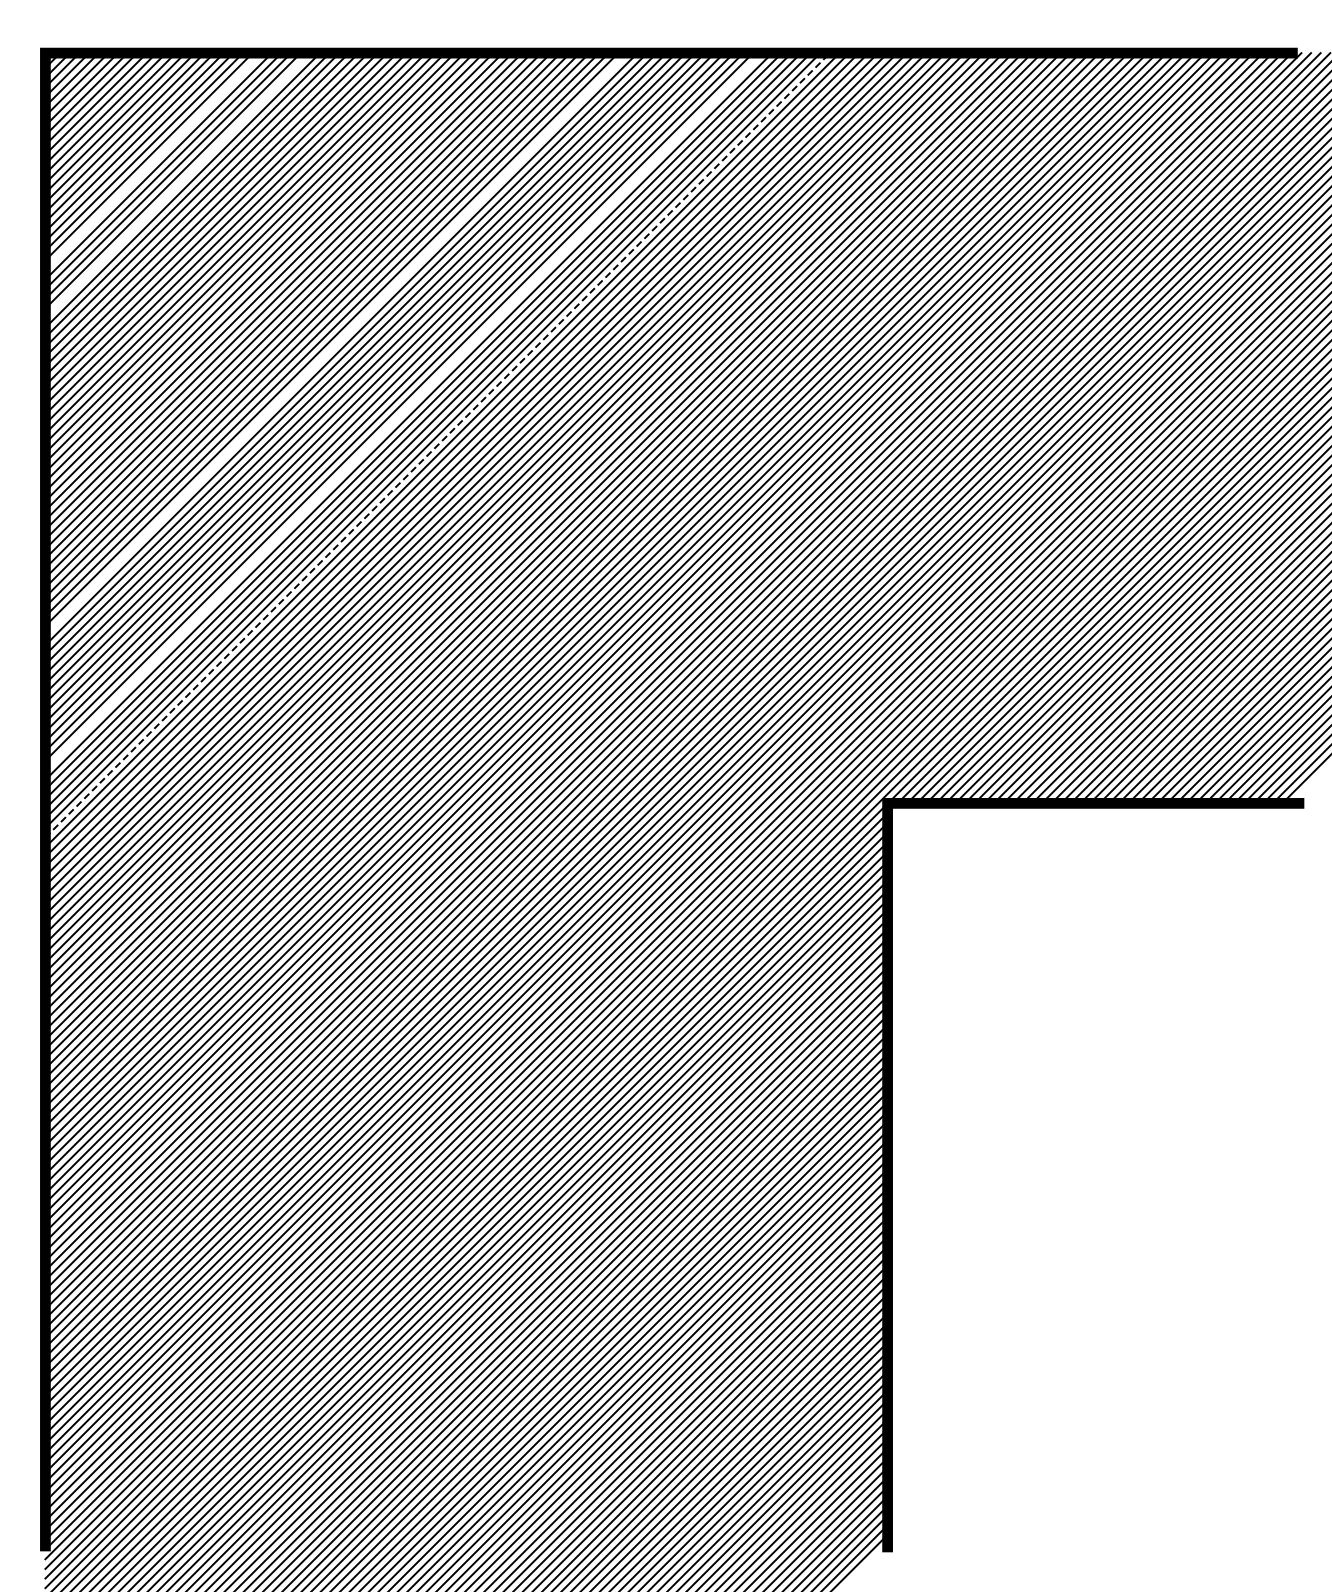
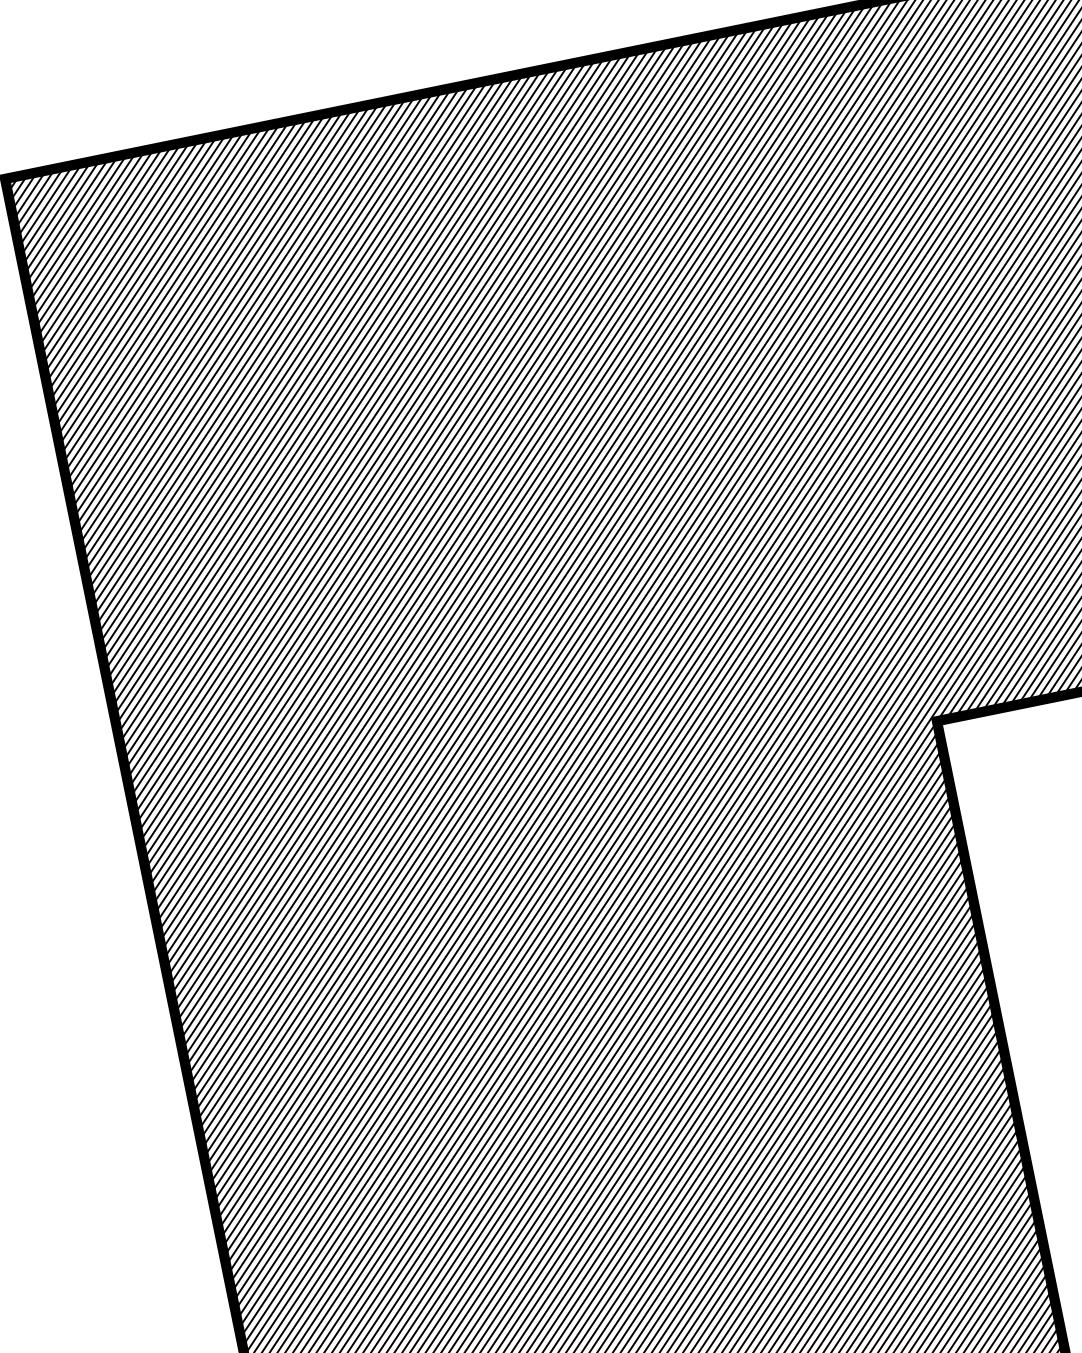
line: (153, 161) -> (126, 259), added
line: (177, 185) -> (154, 277), added
line: (336, 344) -> (333, 396), added
line: (403, 411) -> (408, 446), added
line: (437, 445) -> (447, 471), dashed -> solid

